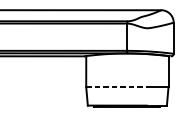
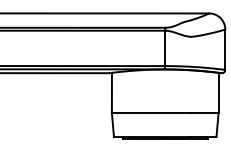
line: (116, 87) -> (151, 113), dashed -> solid

